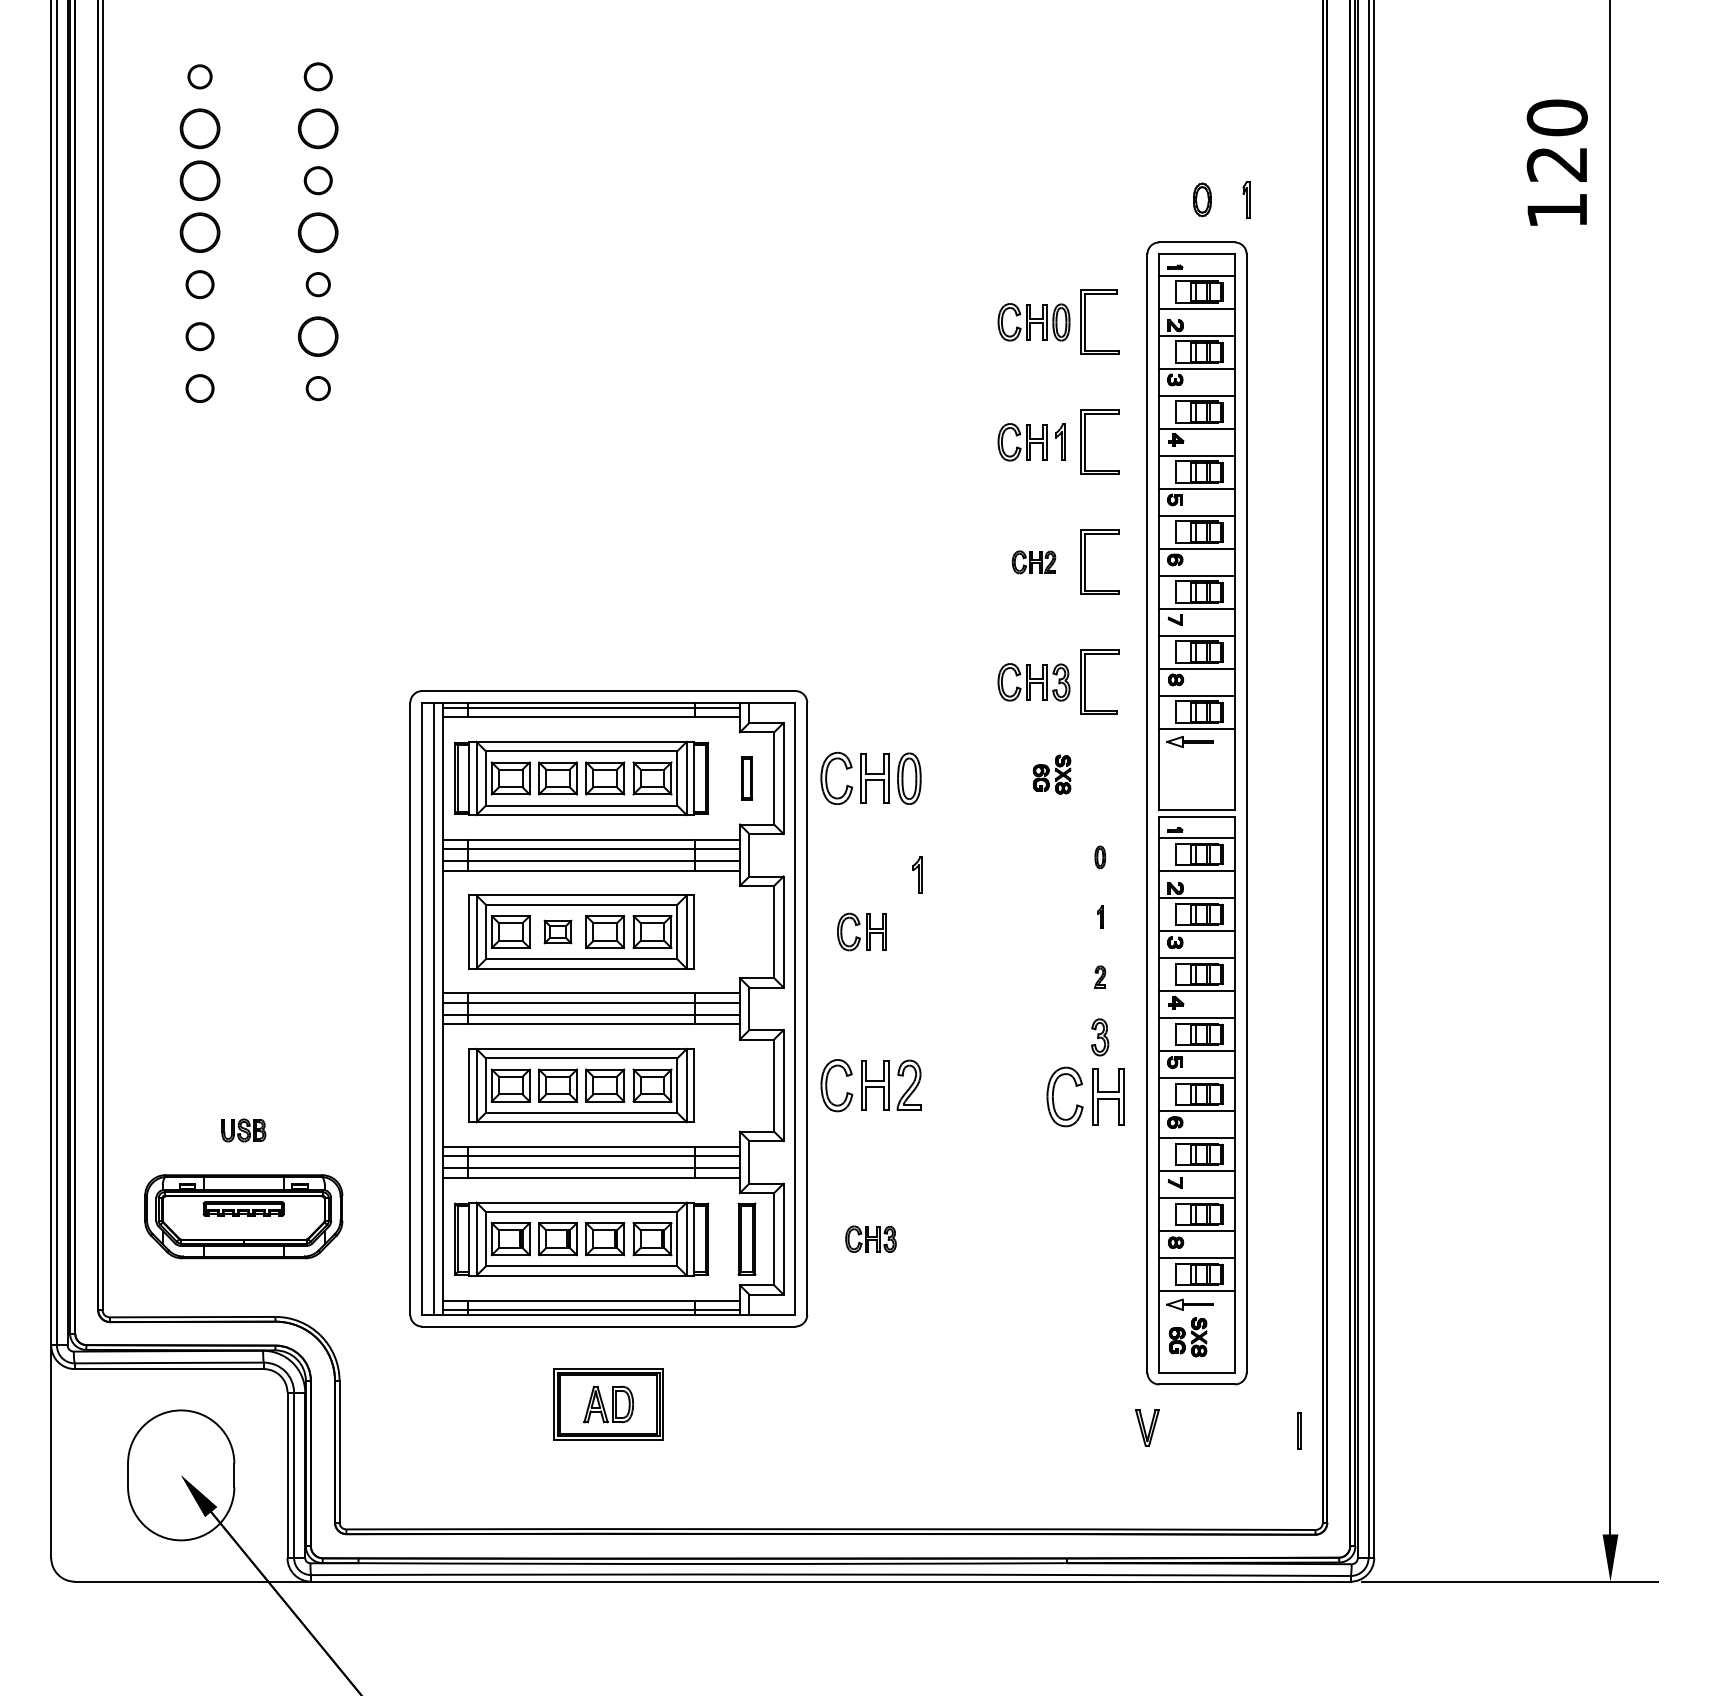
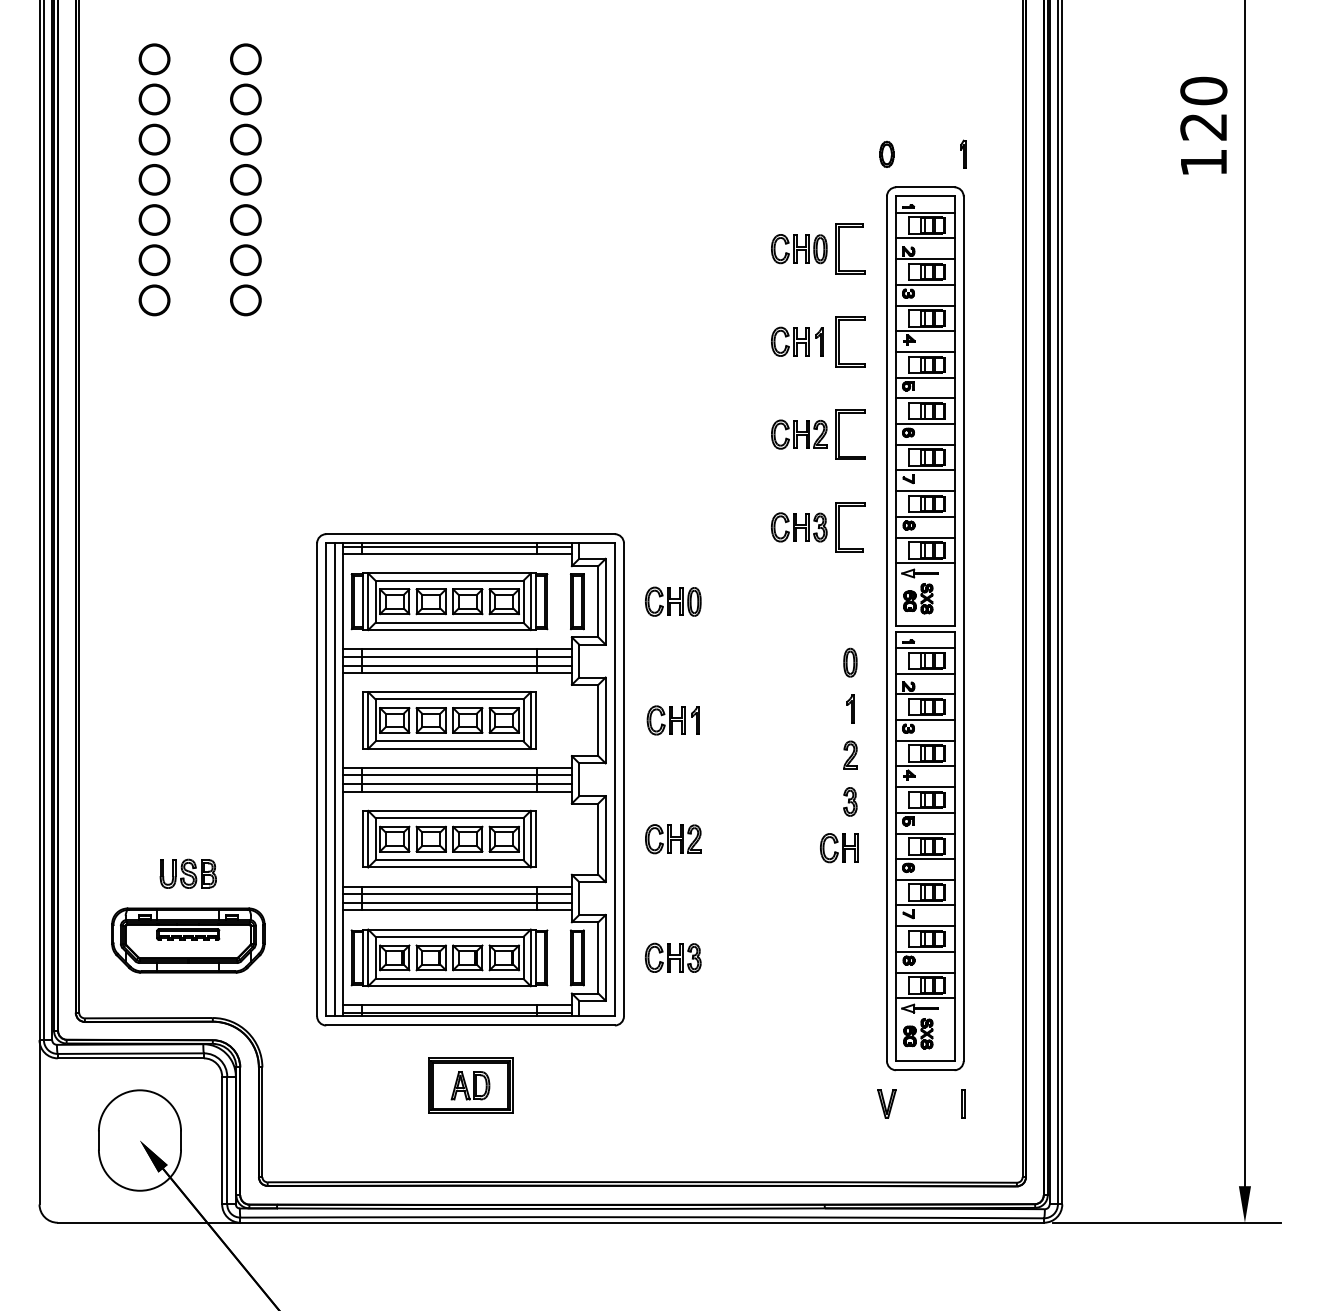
part: (199, 76) -> (154, 59), size x1.67
part: (318, 76) -> (246, 59), size x1.43
part: (318, 180) -> (246, 139), size x1.43
part: (1202, 199) -> (887, 154), moved
part: (199, 284) -> (154, 219), size x1.43
part: (318, 284) -> (246, 219), size x1.67
part: (199, 336) -> (154, 260), size x1.43
part: (199, 388) -> (154, 300), size x1.43
part: (318, 388) -> (246, 300), size x1.67
part: (1033, 562) -> (798, 434), size x1.67
part: (1051, 774) -> (917, 598), moved
part: (746, 778) -> (577, 601), size x1.67
part: (870, 778) -> (672, 601), size x0.71
part: (1100, 857) -> (850, 662), size x1.67
part: (917, 874) -> (695, 720), moved
part: (1100, 916) -> (850, 708), size x1.67
part: (557, 931) -> (430, 720), size x1.43
part: (1100, 976) -> (850, 754), size x1.67
part: (870, 1085) -> (672, 839), size x0.71
part: (1085, 1097) -> (839, 848), size x0.62
part: (243, 1130) -> (188, 873), size x1.67
part: (870, 1239) -> (672, 958), size x1.43
line: (1298, 1430) -> (962, 1103), moved

